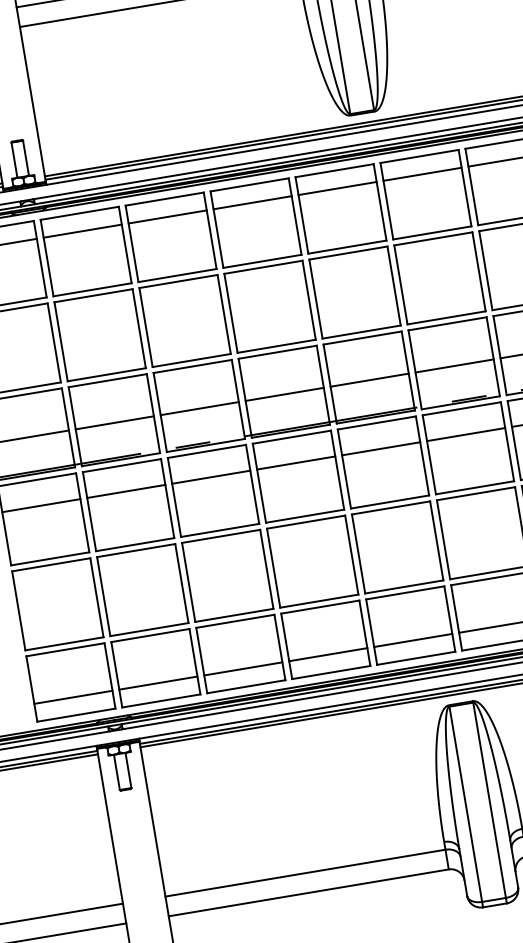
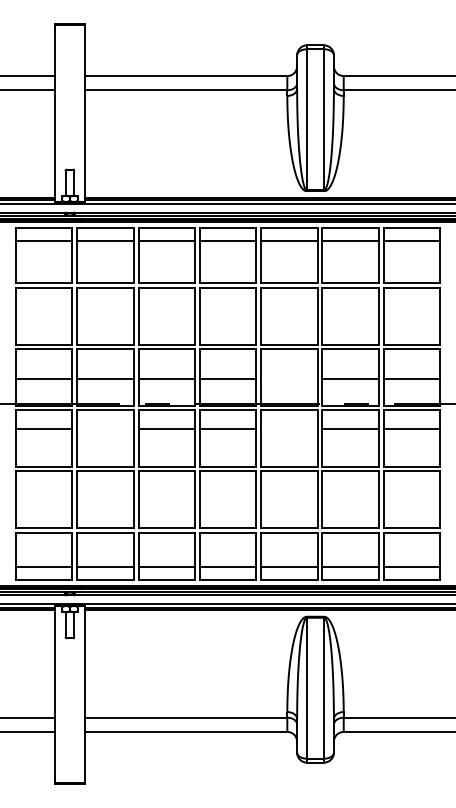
line: (370, 380) -> (289, 379), removed
line: (381, 448) -> (289, 428), removed
line: (126, 491) -> (105, 428), removed

